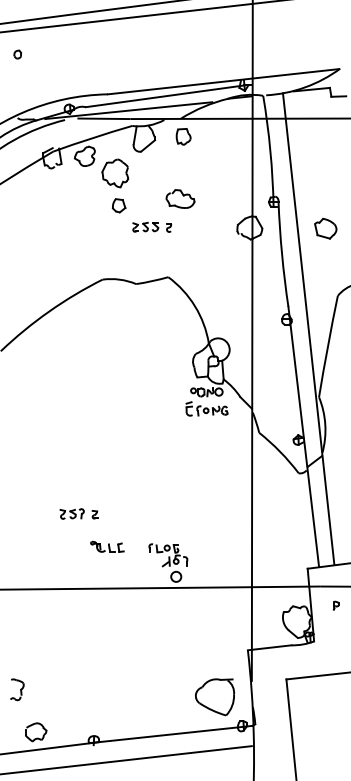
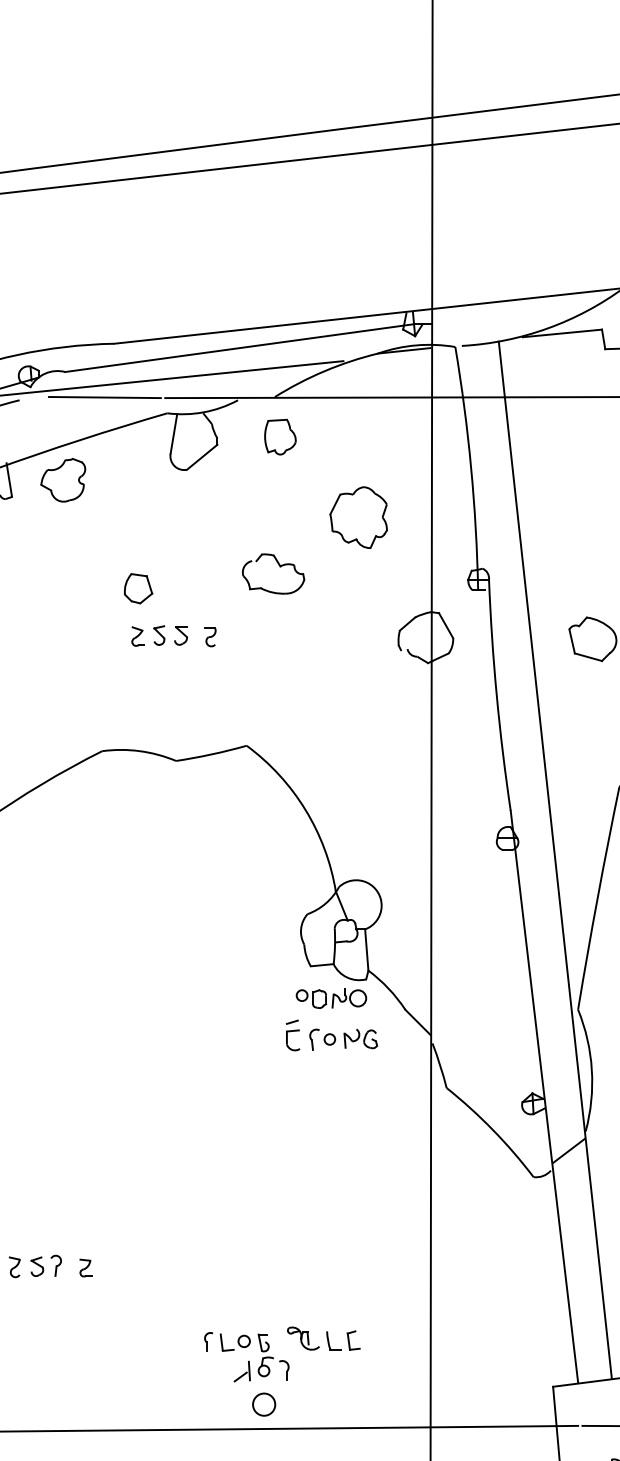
part: (115, 173) -> (359, 517), moved
part: (152, 226) -> (174, 634), moved
part: (107, 546) -> (324, 1337), moved

